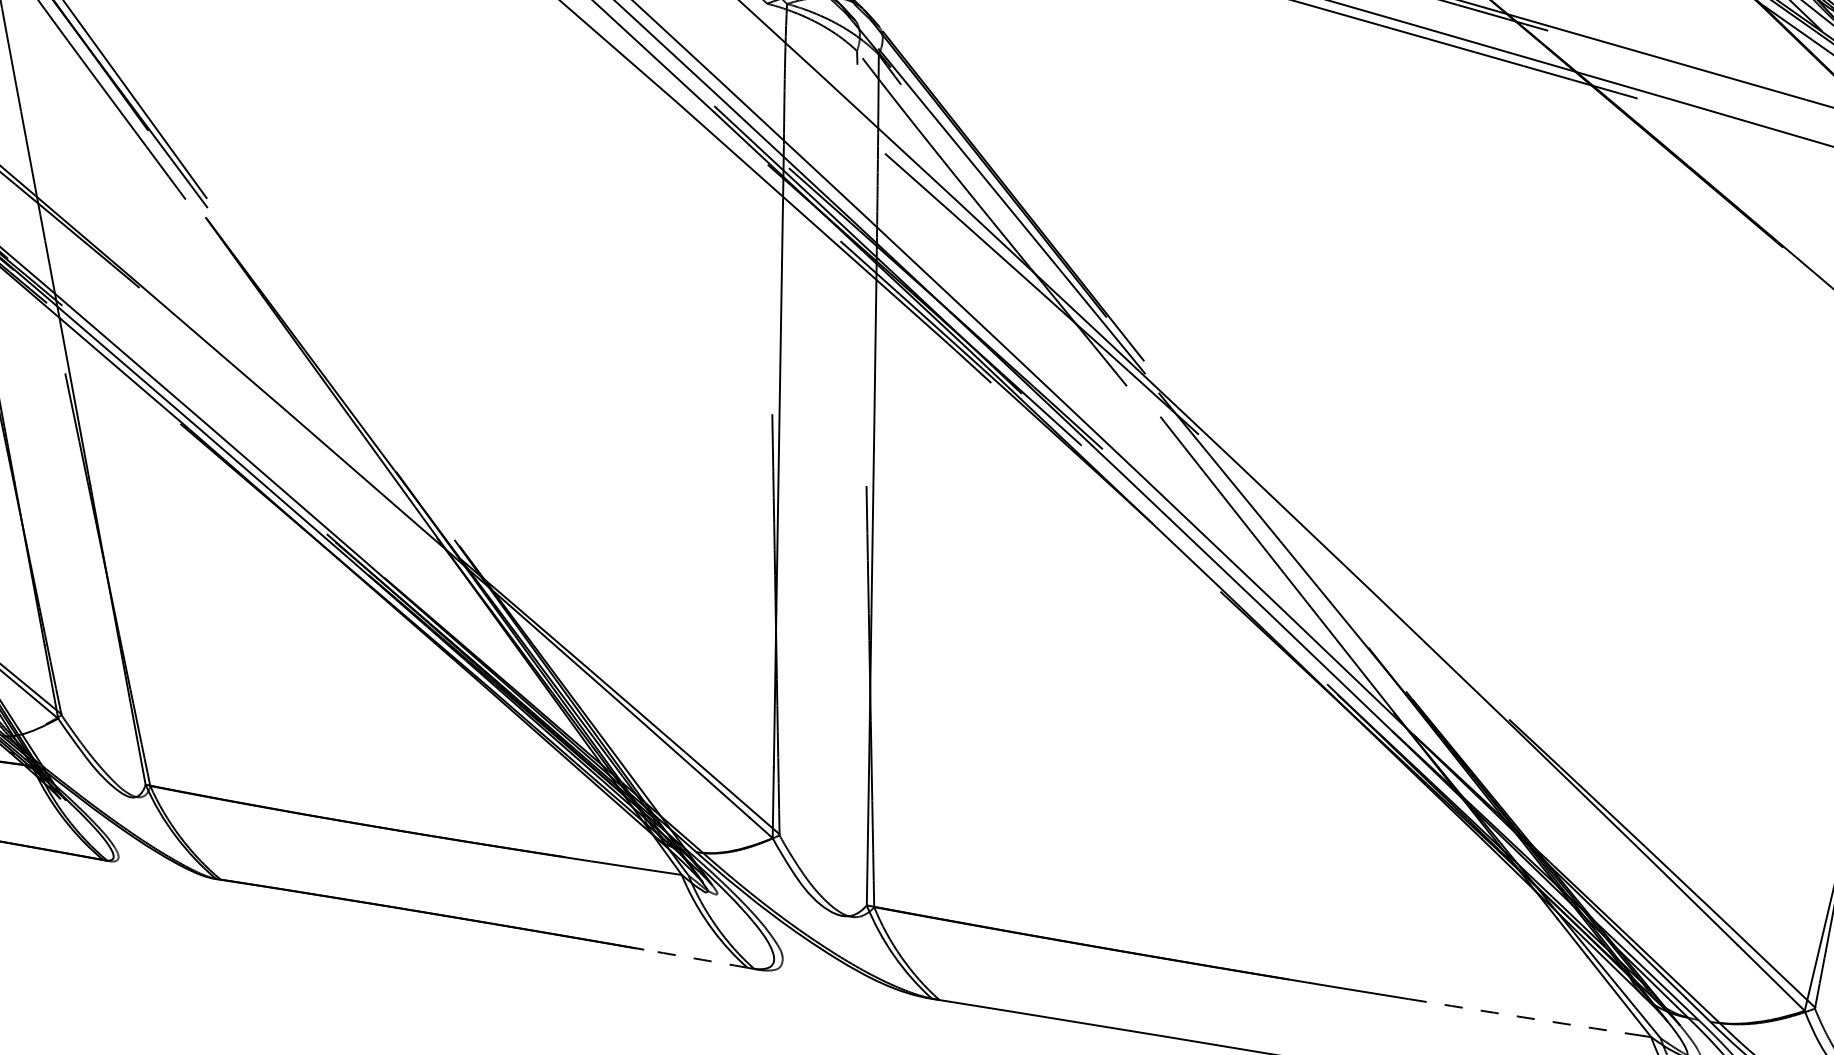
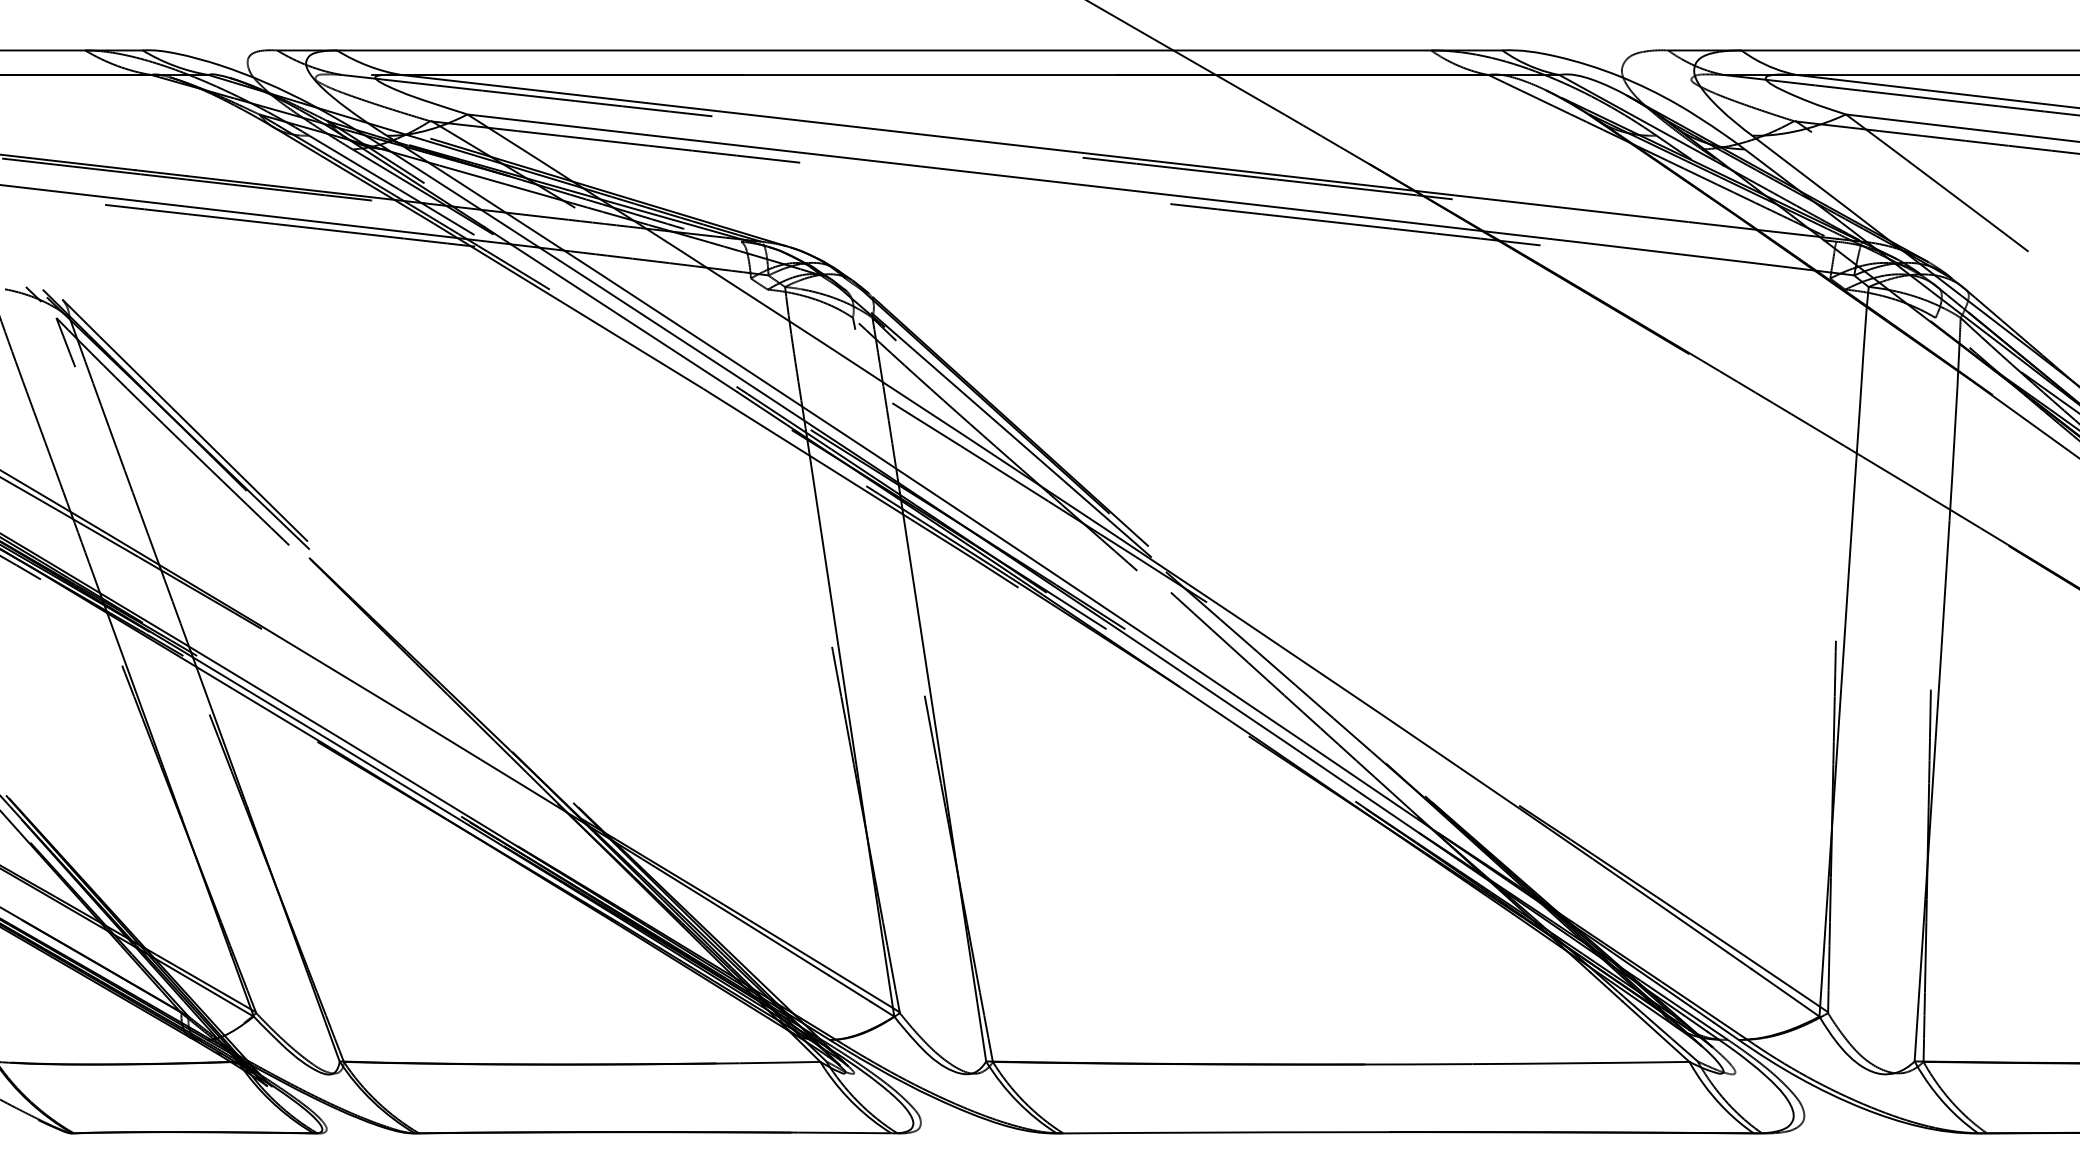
arc: (695, 958) -> (844, 1132), dashed -> solid
arc: (1522, 1017) -> (1574, 1063), dashed -> solid

